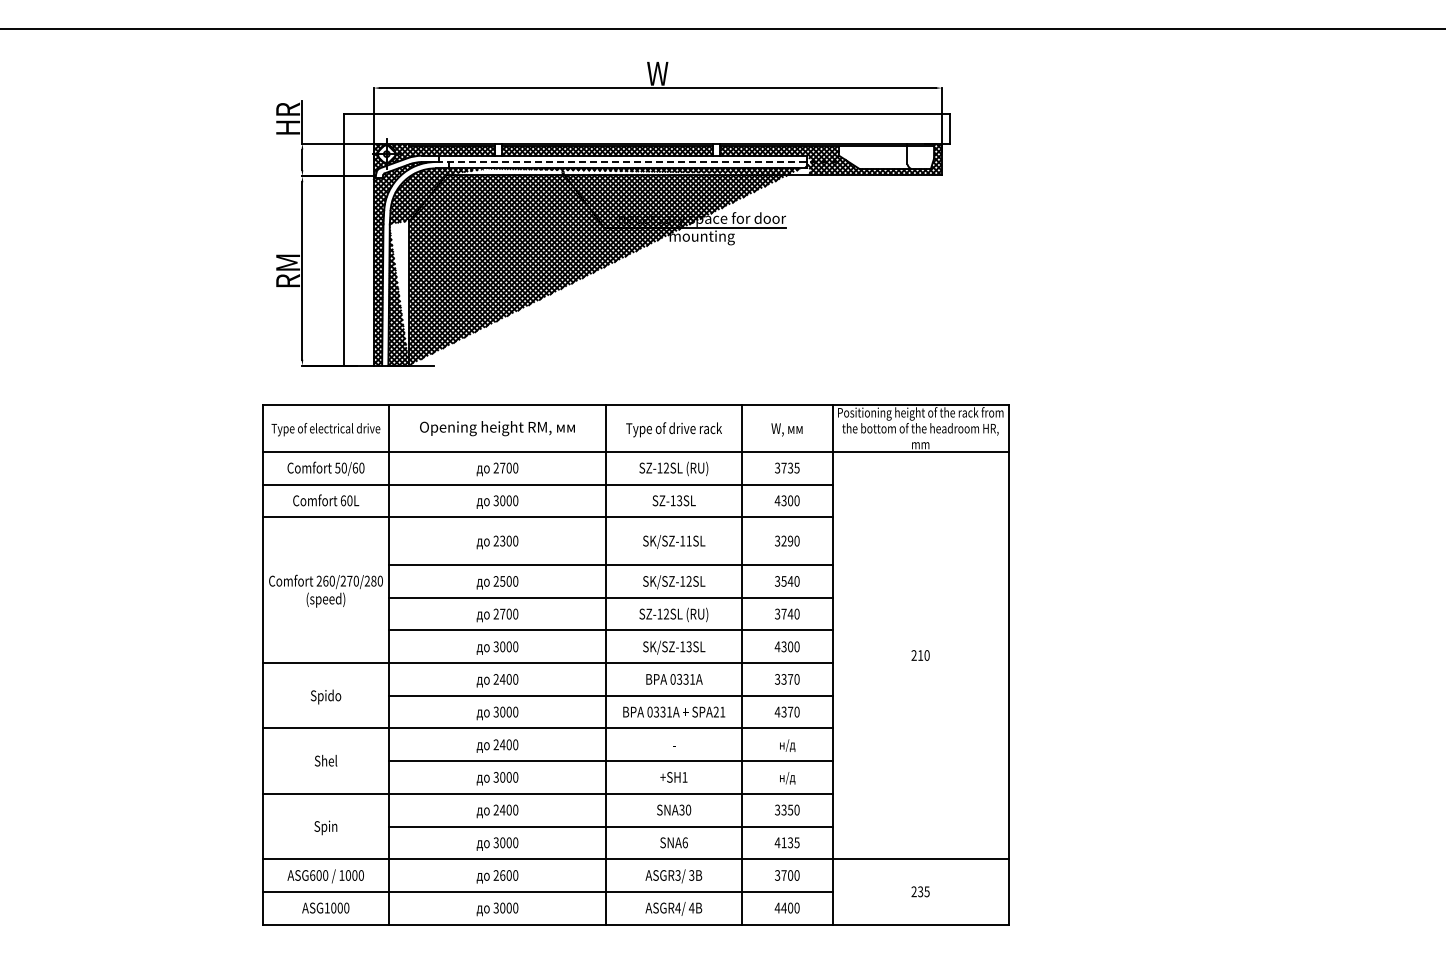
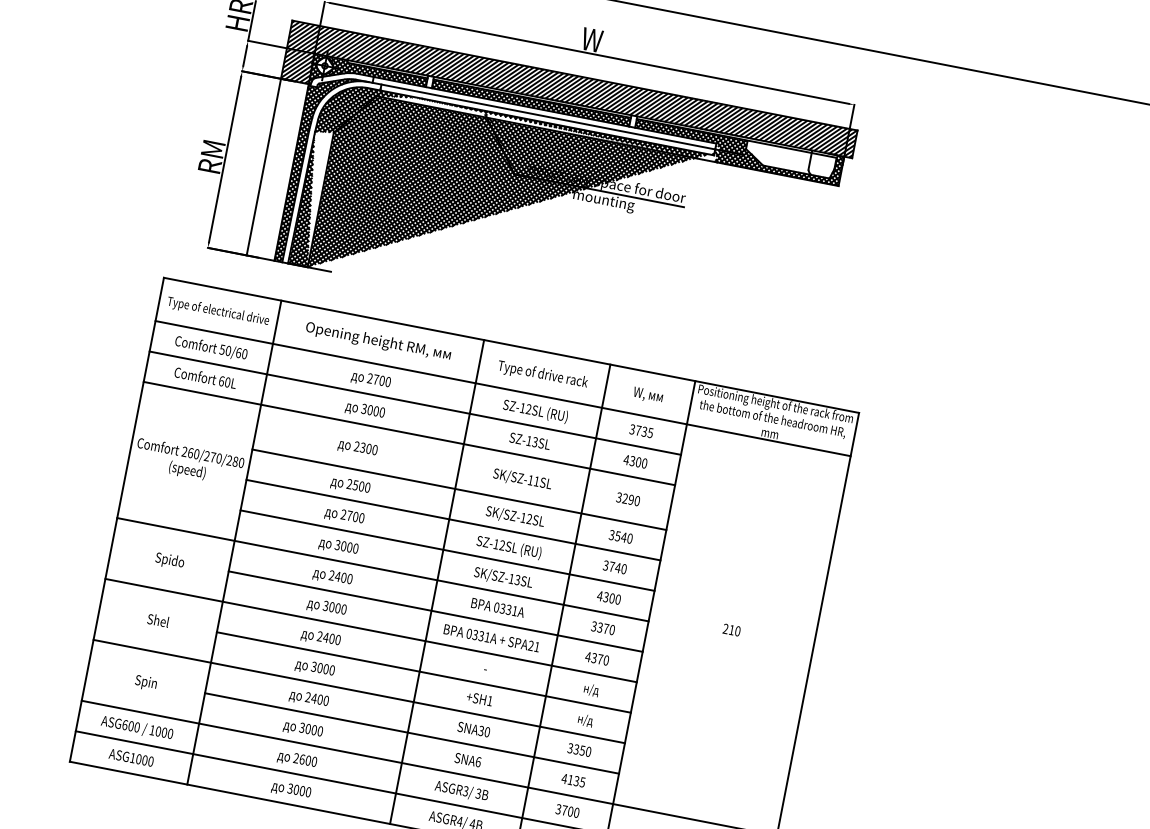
hatch: (647, 144) -> (569, 104), added
line: (636, 162) -> (556, 118), dashed -> solid

